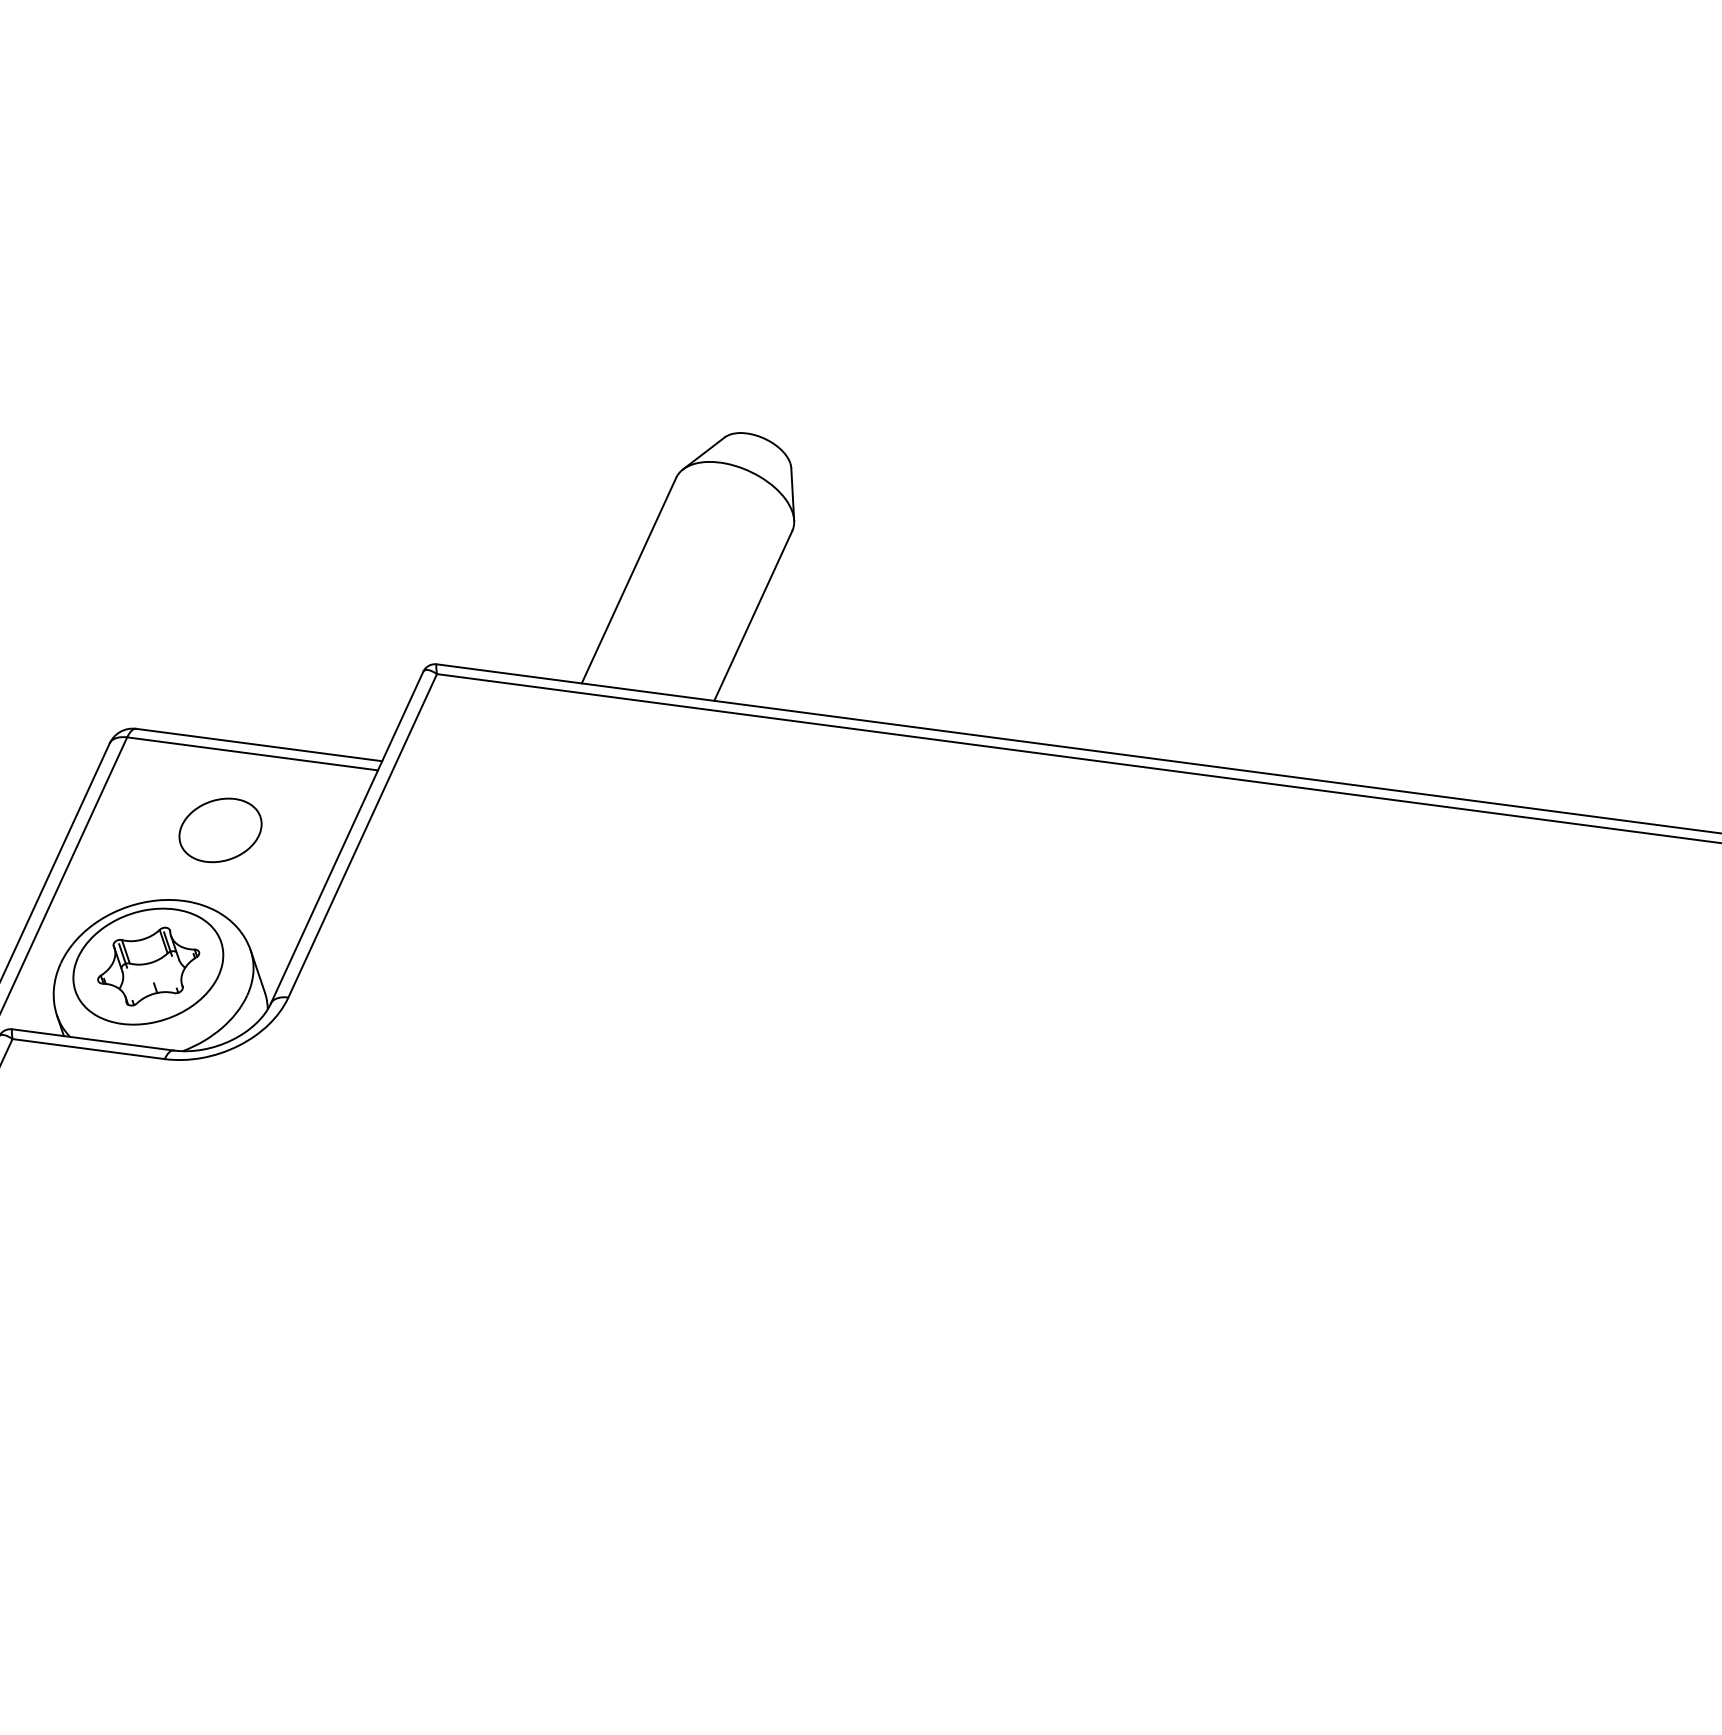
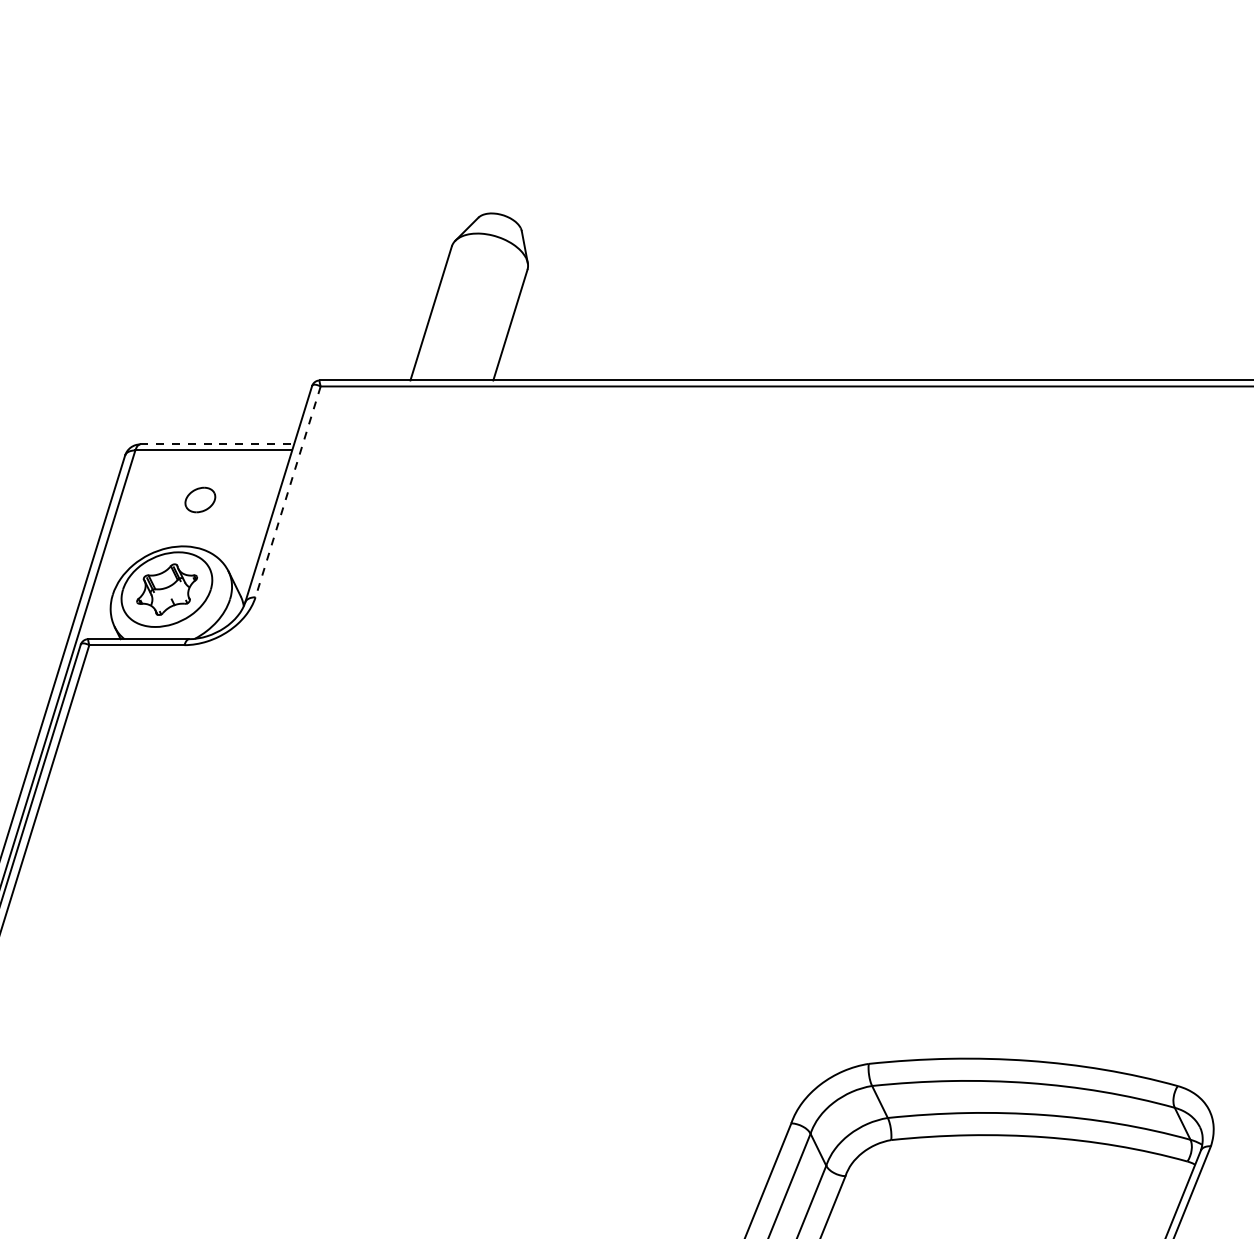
line: (259, 745) -> (217, 444), solid -> dashed
part: (220, 829) -> (200, 499), size x0.6
line: (361, 836) -> (287, 492), solid -> dashed

